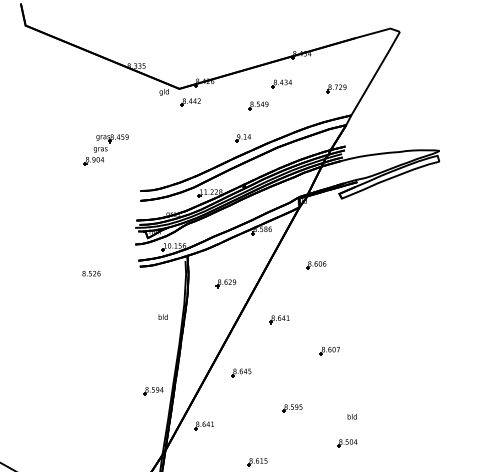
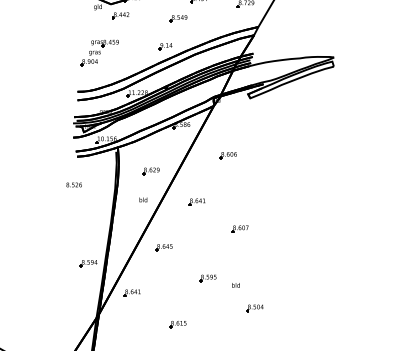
part: (105, 149) -> (99, 52), moved
text: (91, 273) -> (74, 184), moved
text: (162, 316) -> (142, 199), moved
text: (351, 416) -> (235, 285), moved

